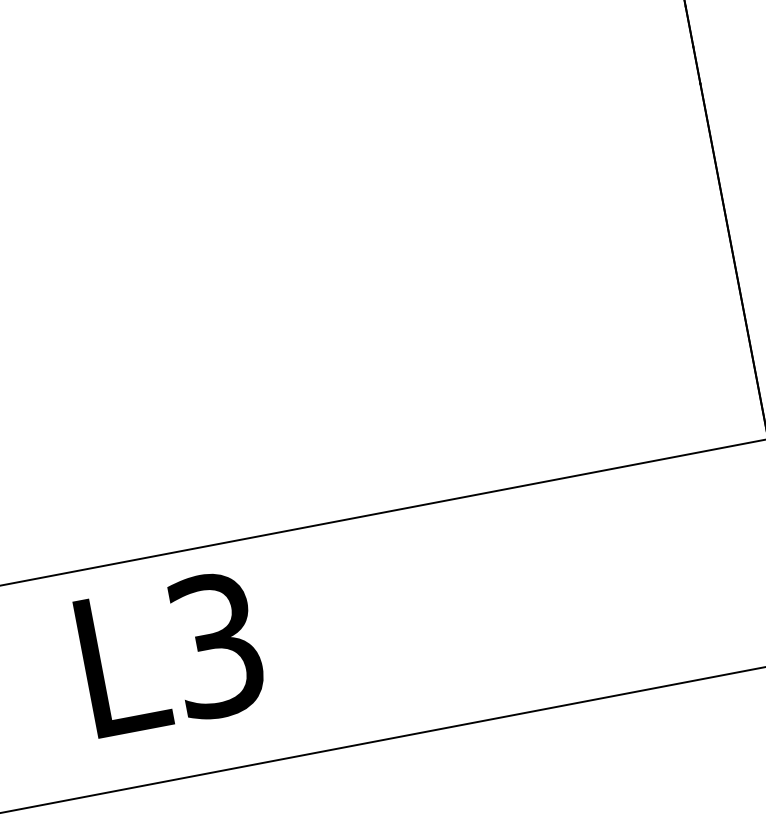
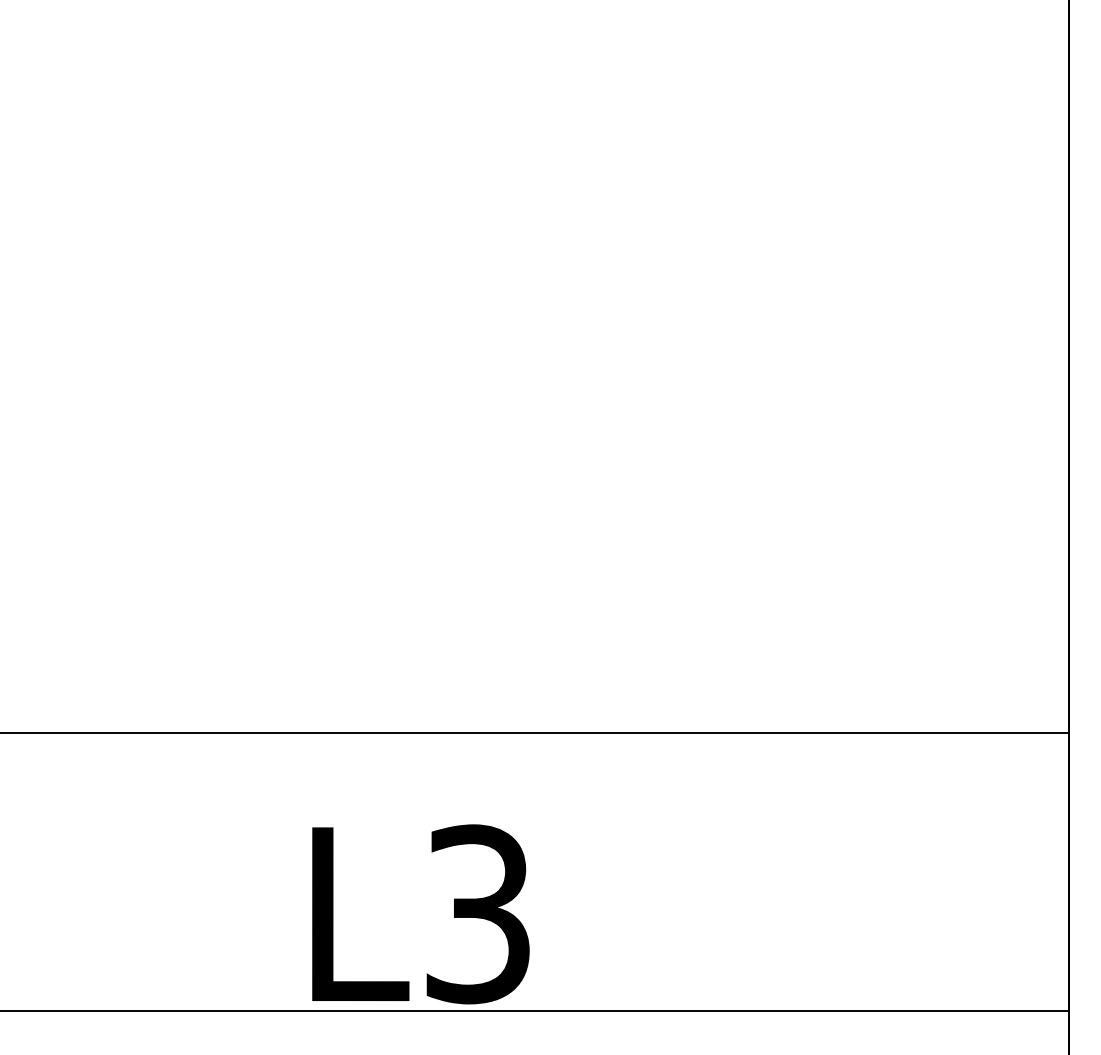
text: (170, 654) -> (420, 914), moved

